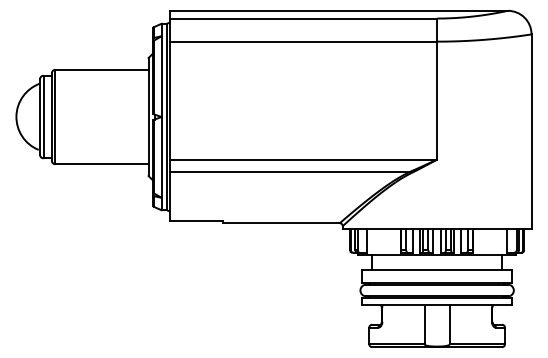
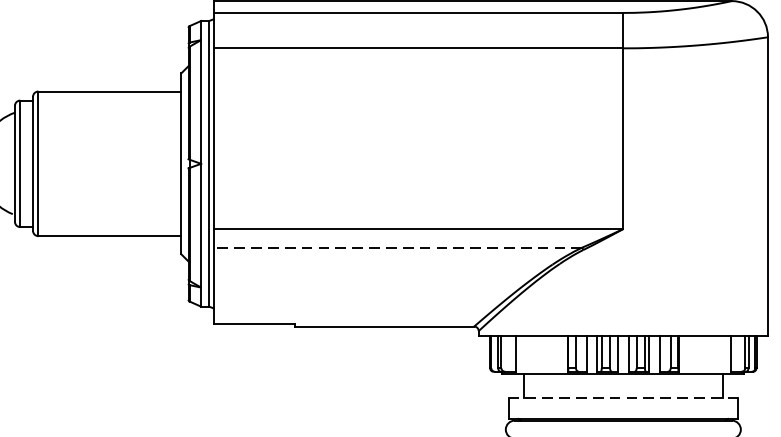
line: (289, 171) -> (397, 247), solid -> dashed
line: (437, 269) -> (623, 397), solid -> dashed

